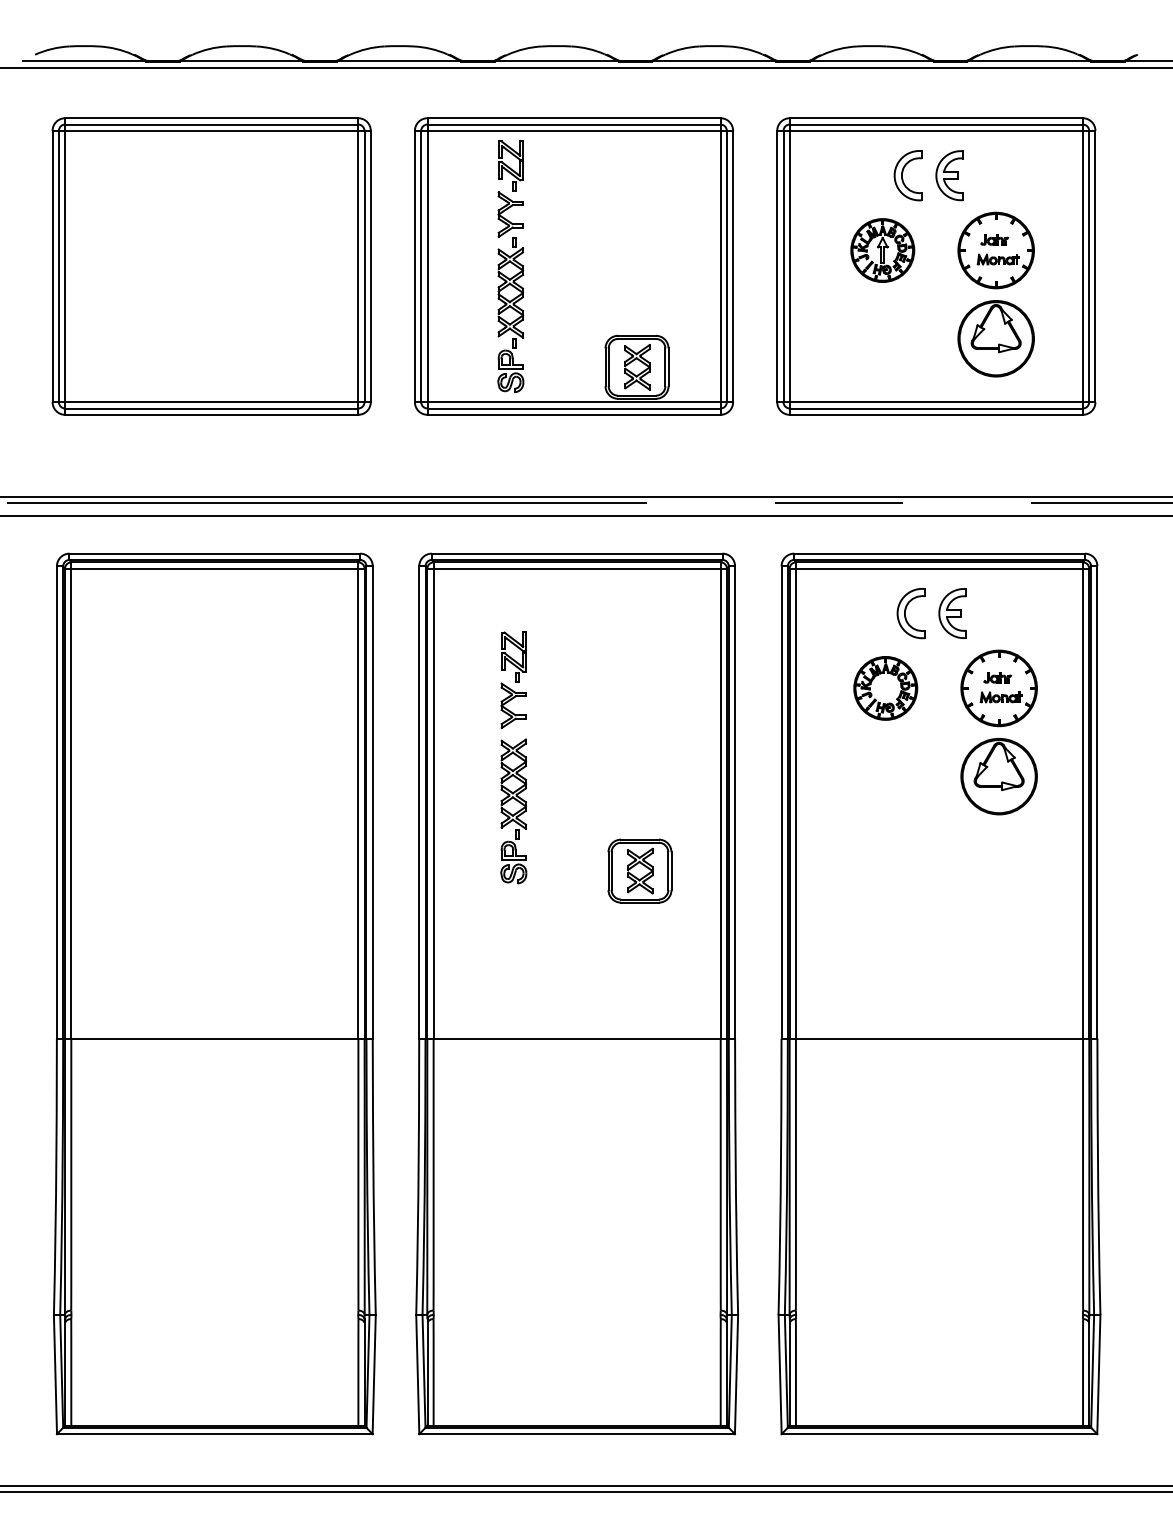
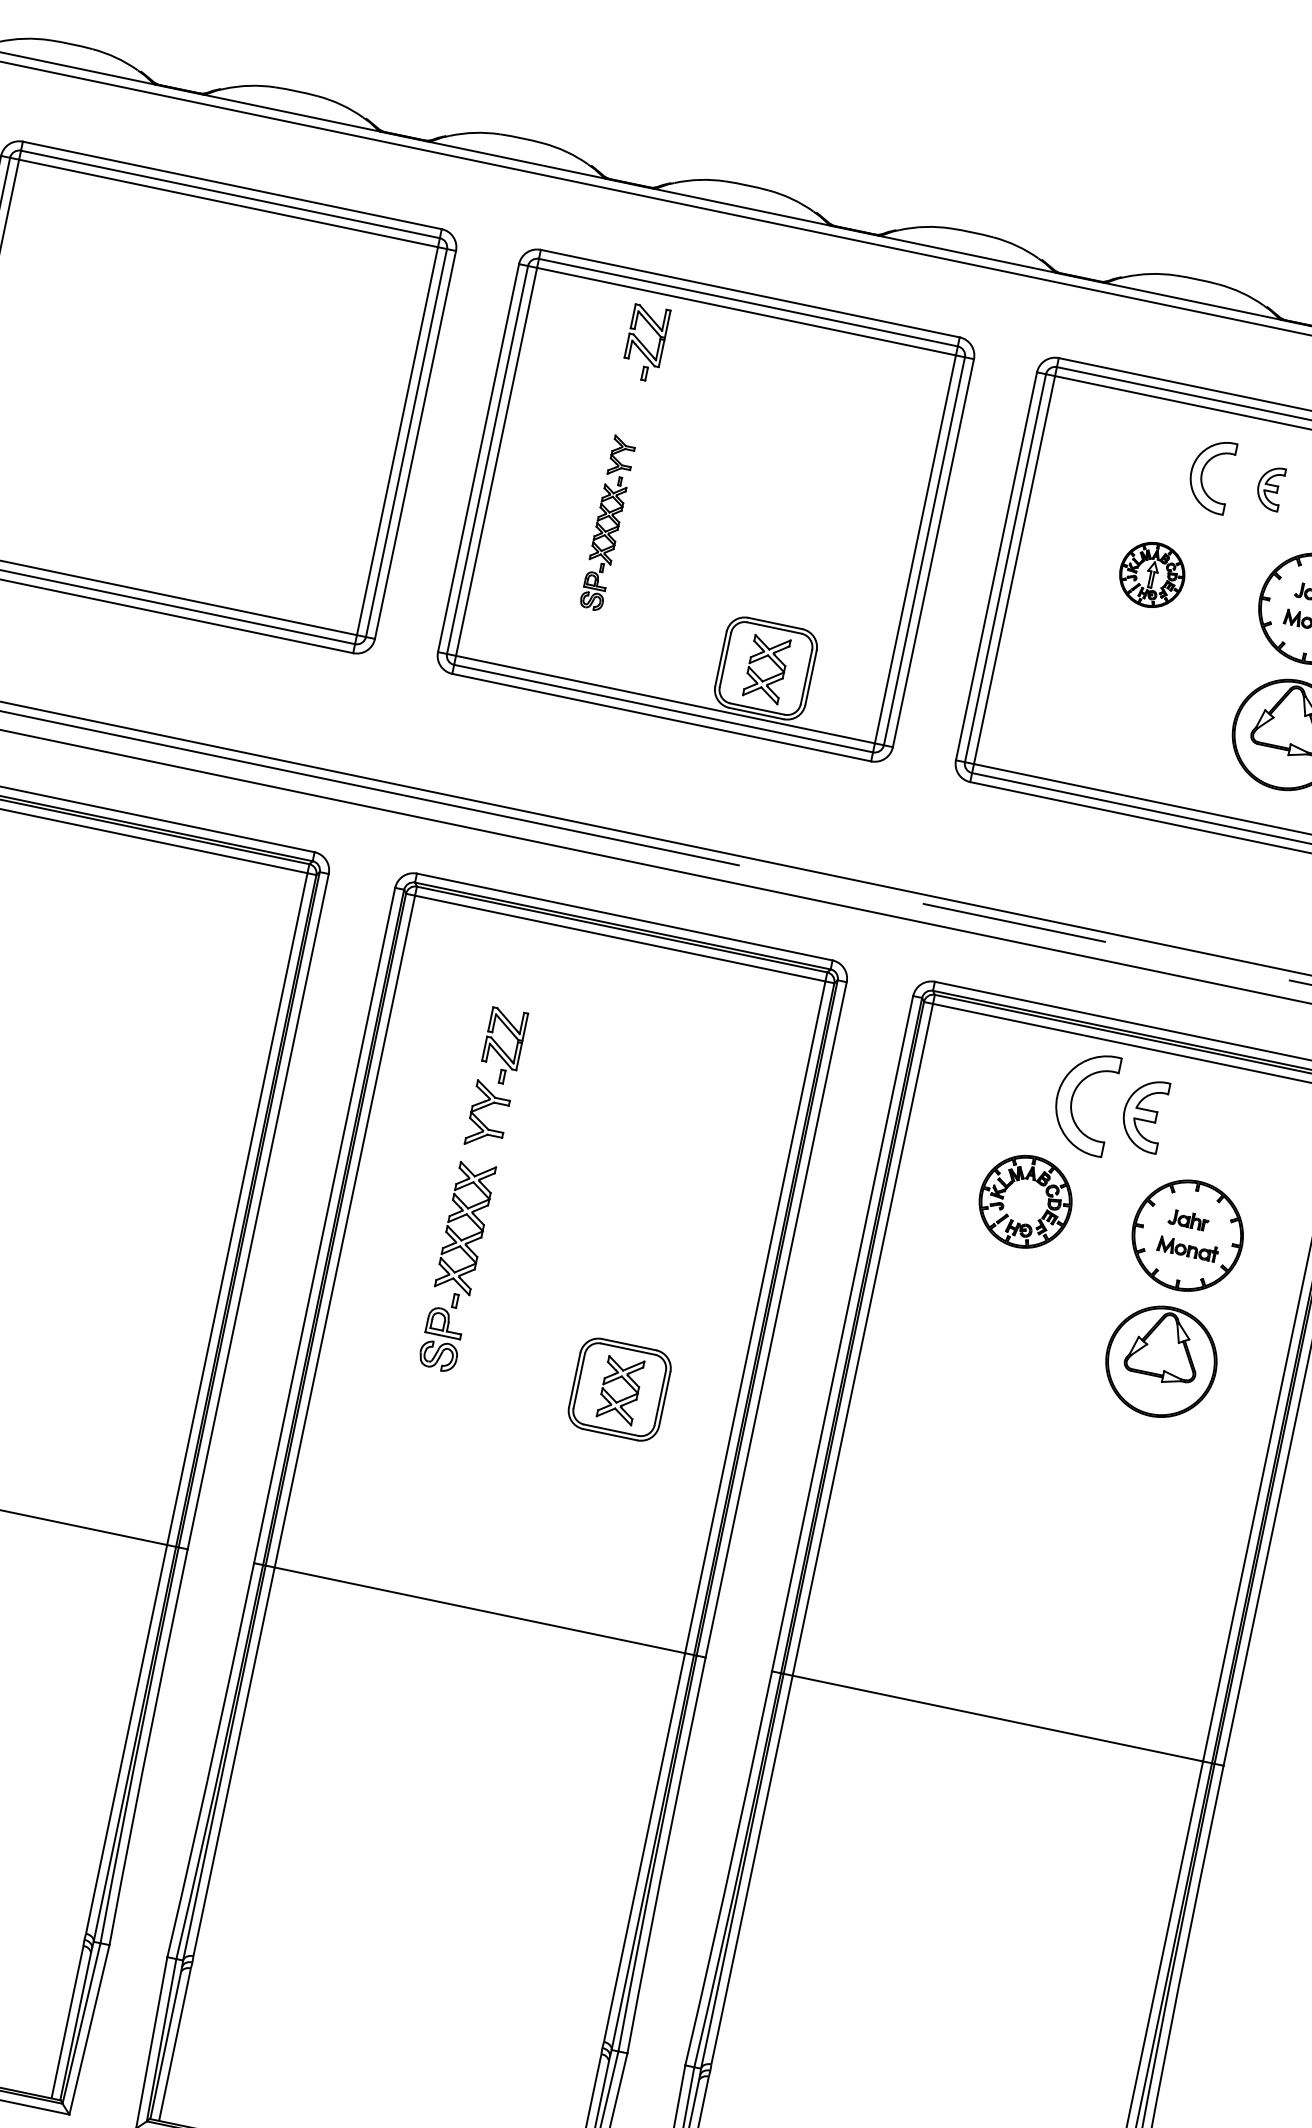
part: (949, 175) -> (1269, 487), size x0.6
part: (882, 250) -> (1151, 574), size x0.7
part: (510, 291) -> (607, 522), size x0.6
part: (910, 613) -> (1083, 1102), size x1.4

